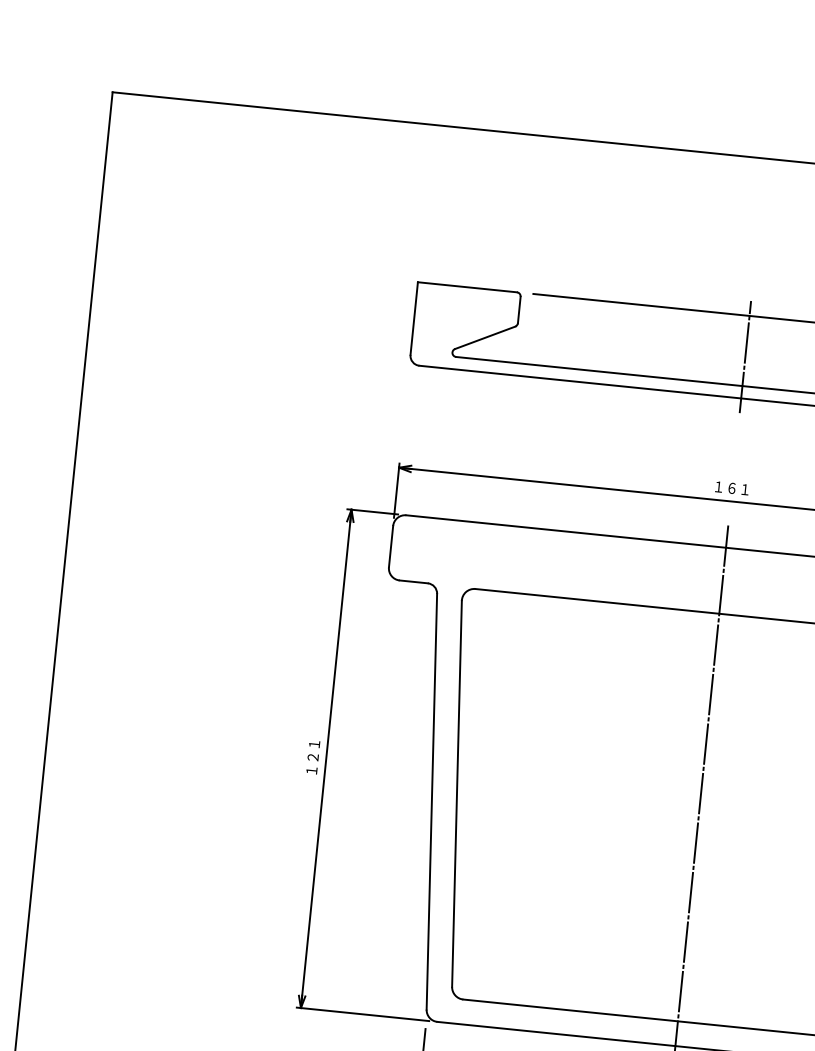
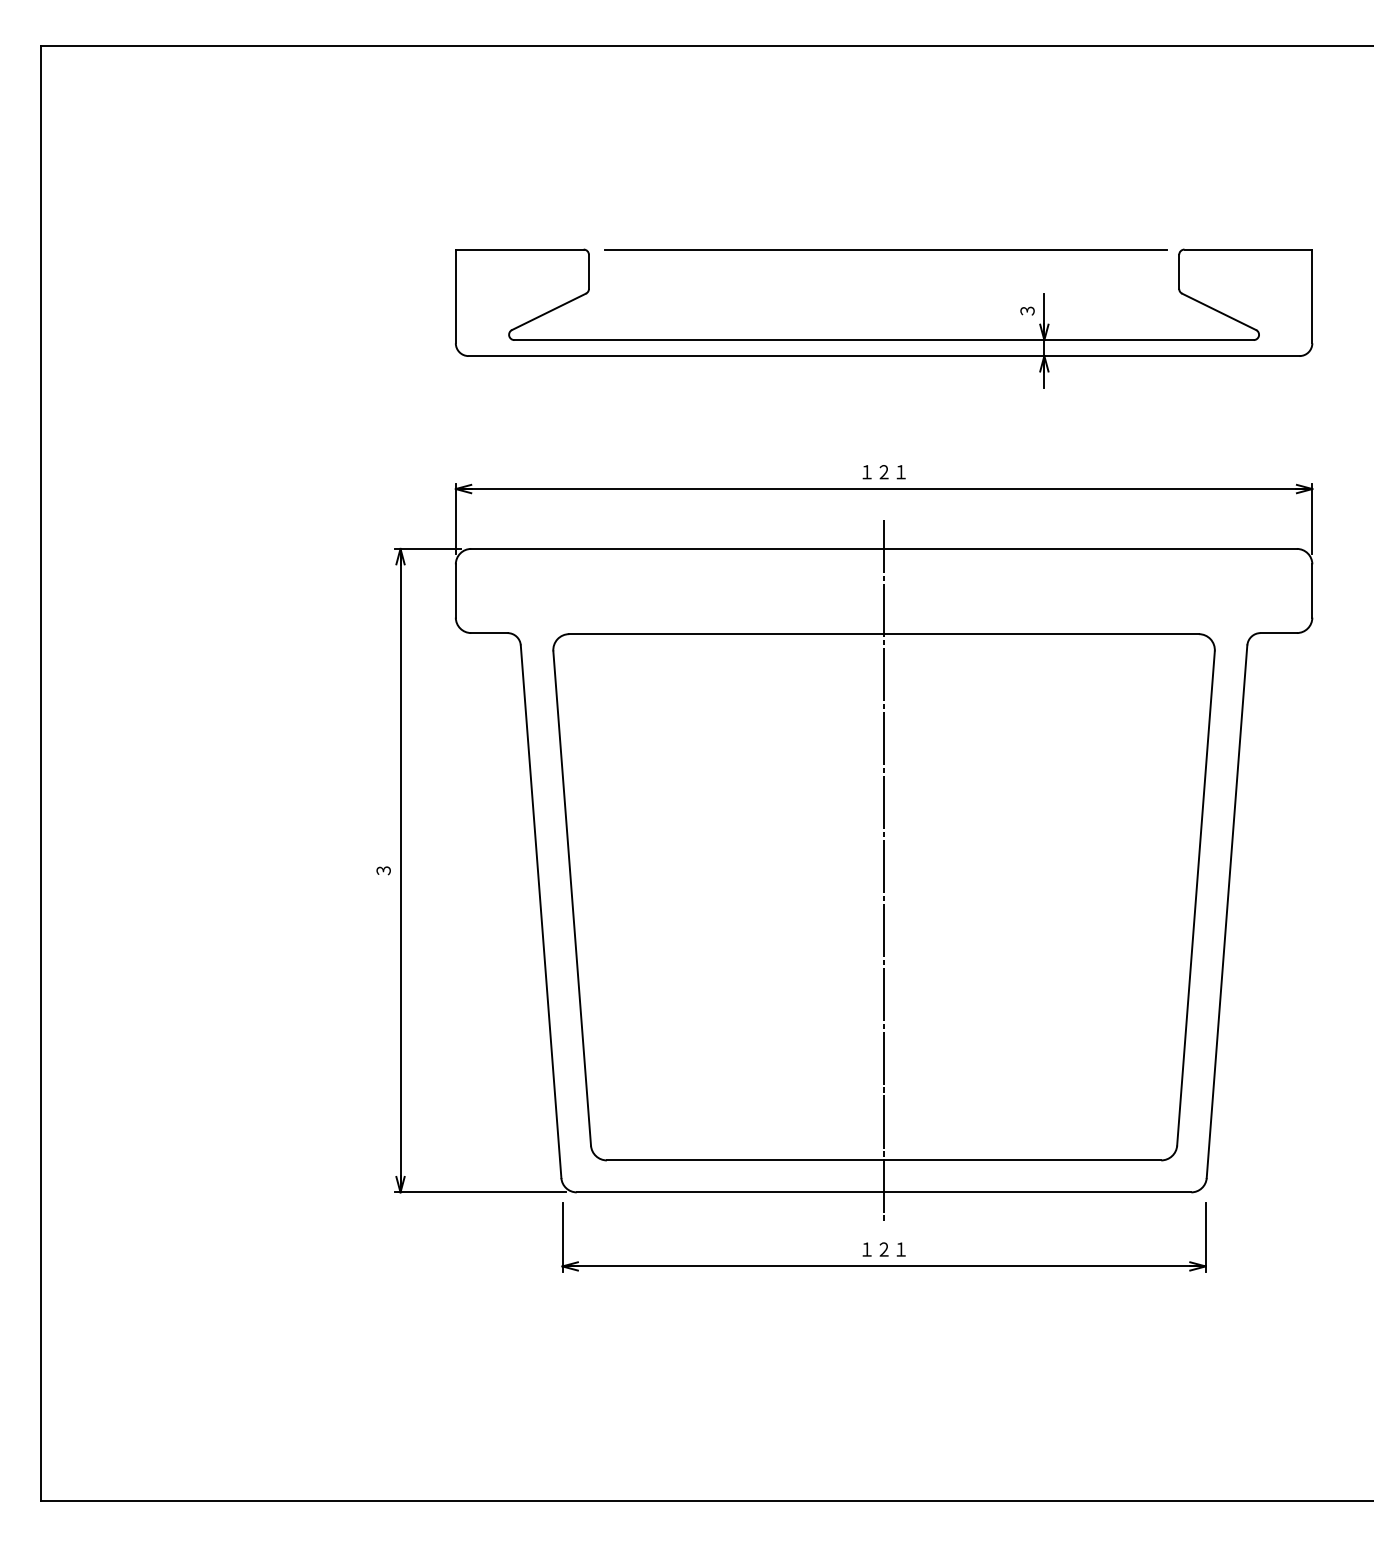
line: (745, 356) -> (884, 302), removed
text: (731, 488) -> (883, 472), １６１ -> １２１
text: (313, 757) -> (383, 870), １２１ -> ３

